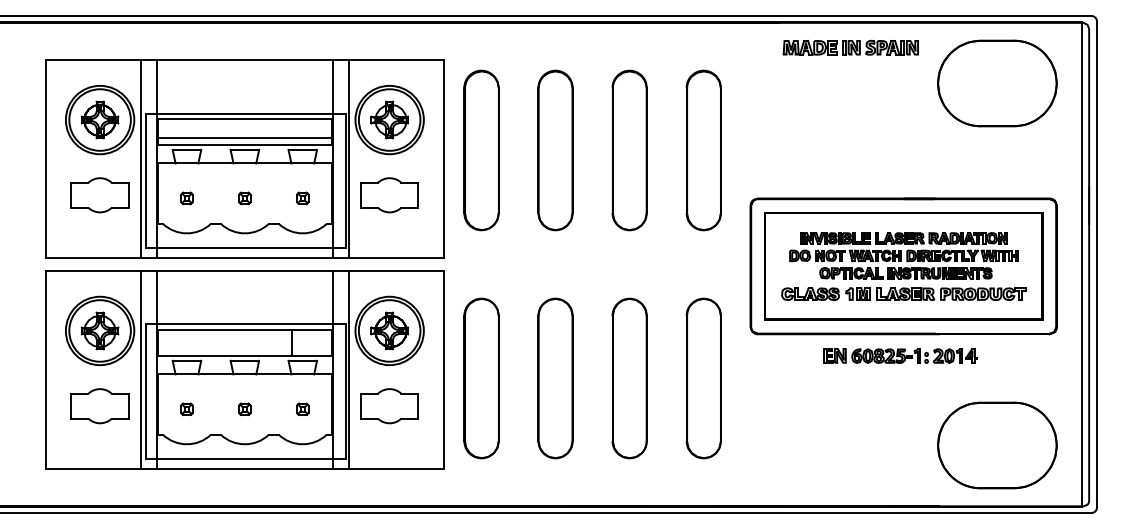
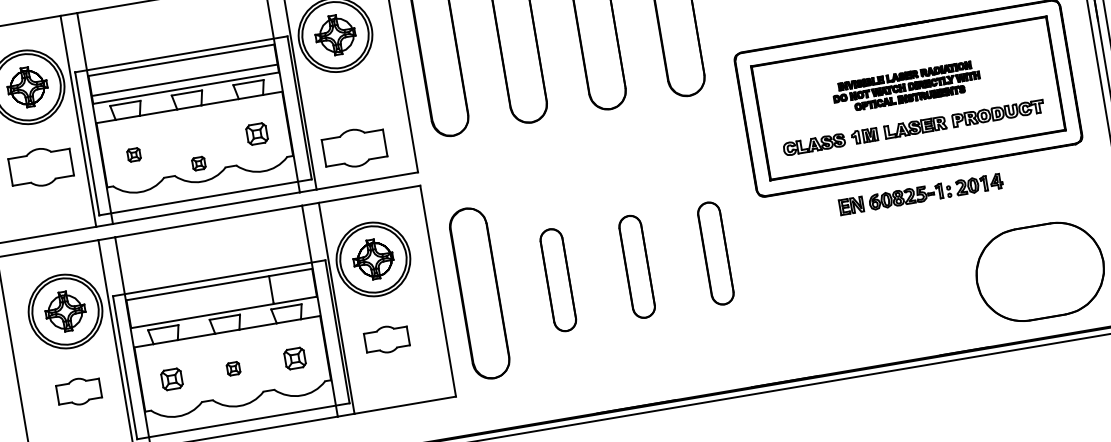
part: (389, 195) -> (354, 148), moved
part: (244, 198) -> (198, 163), moved
part: (302, 198) -> (256, 134), size x1.6
part: (903, 255) -> (906, 86), size x0.6
part: (555, 378) -> (558, 280), size x0.6
part: (629, 378) -> (637, 266), size x0.6
part: (703, 378) -> (715, 253), size x0.6
part: (99, 406) -> (78, 391), size x0.7
part: (389, 406) -> (386, 339), size x0.7
part: (186, 408) -> (171, 378), size x1.6
part: (302, 408) -> (294, 357), size x1.6

